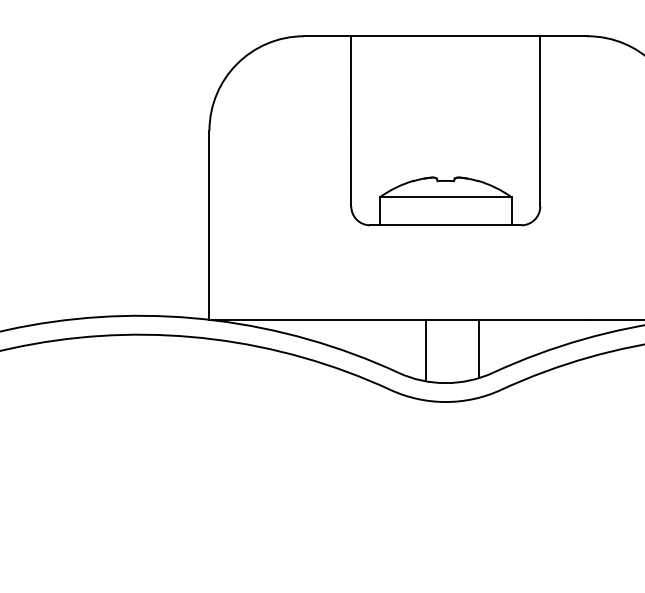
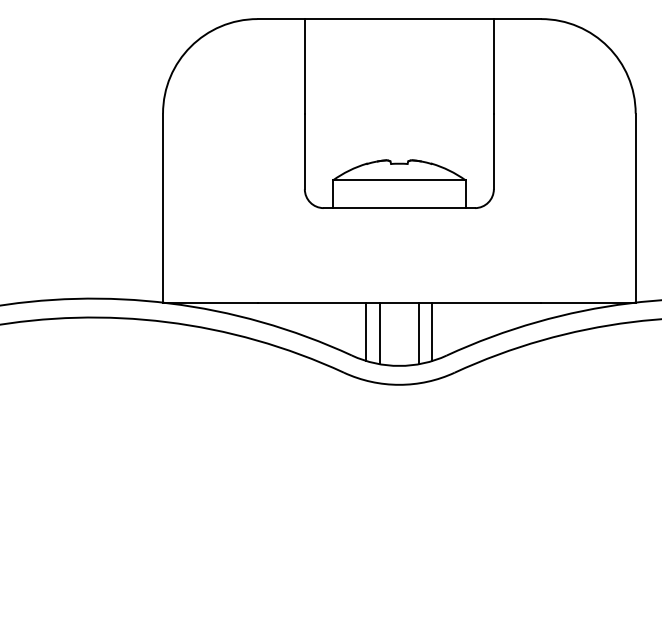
line: (412, 348) -> (366, 331), added
line: (465, 350) -> (419, 333), added

